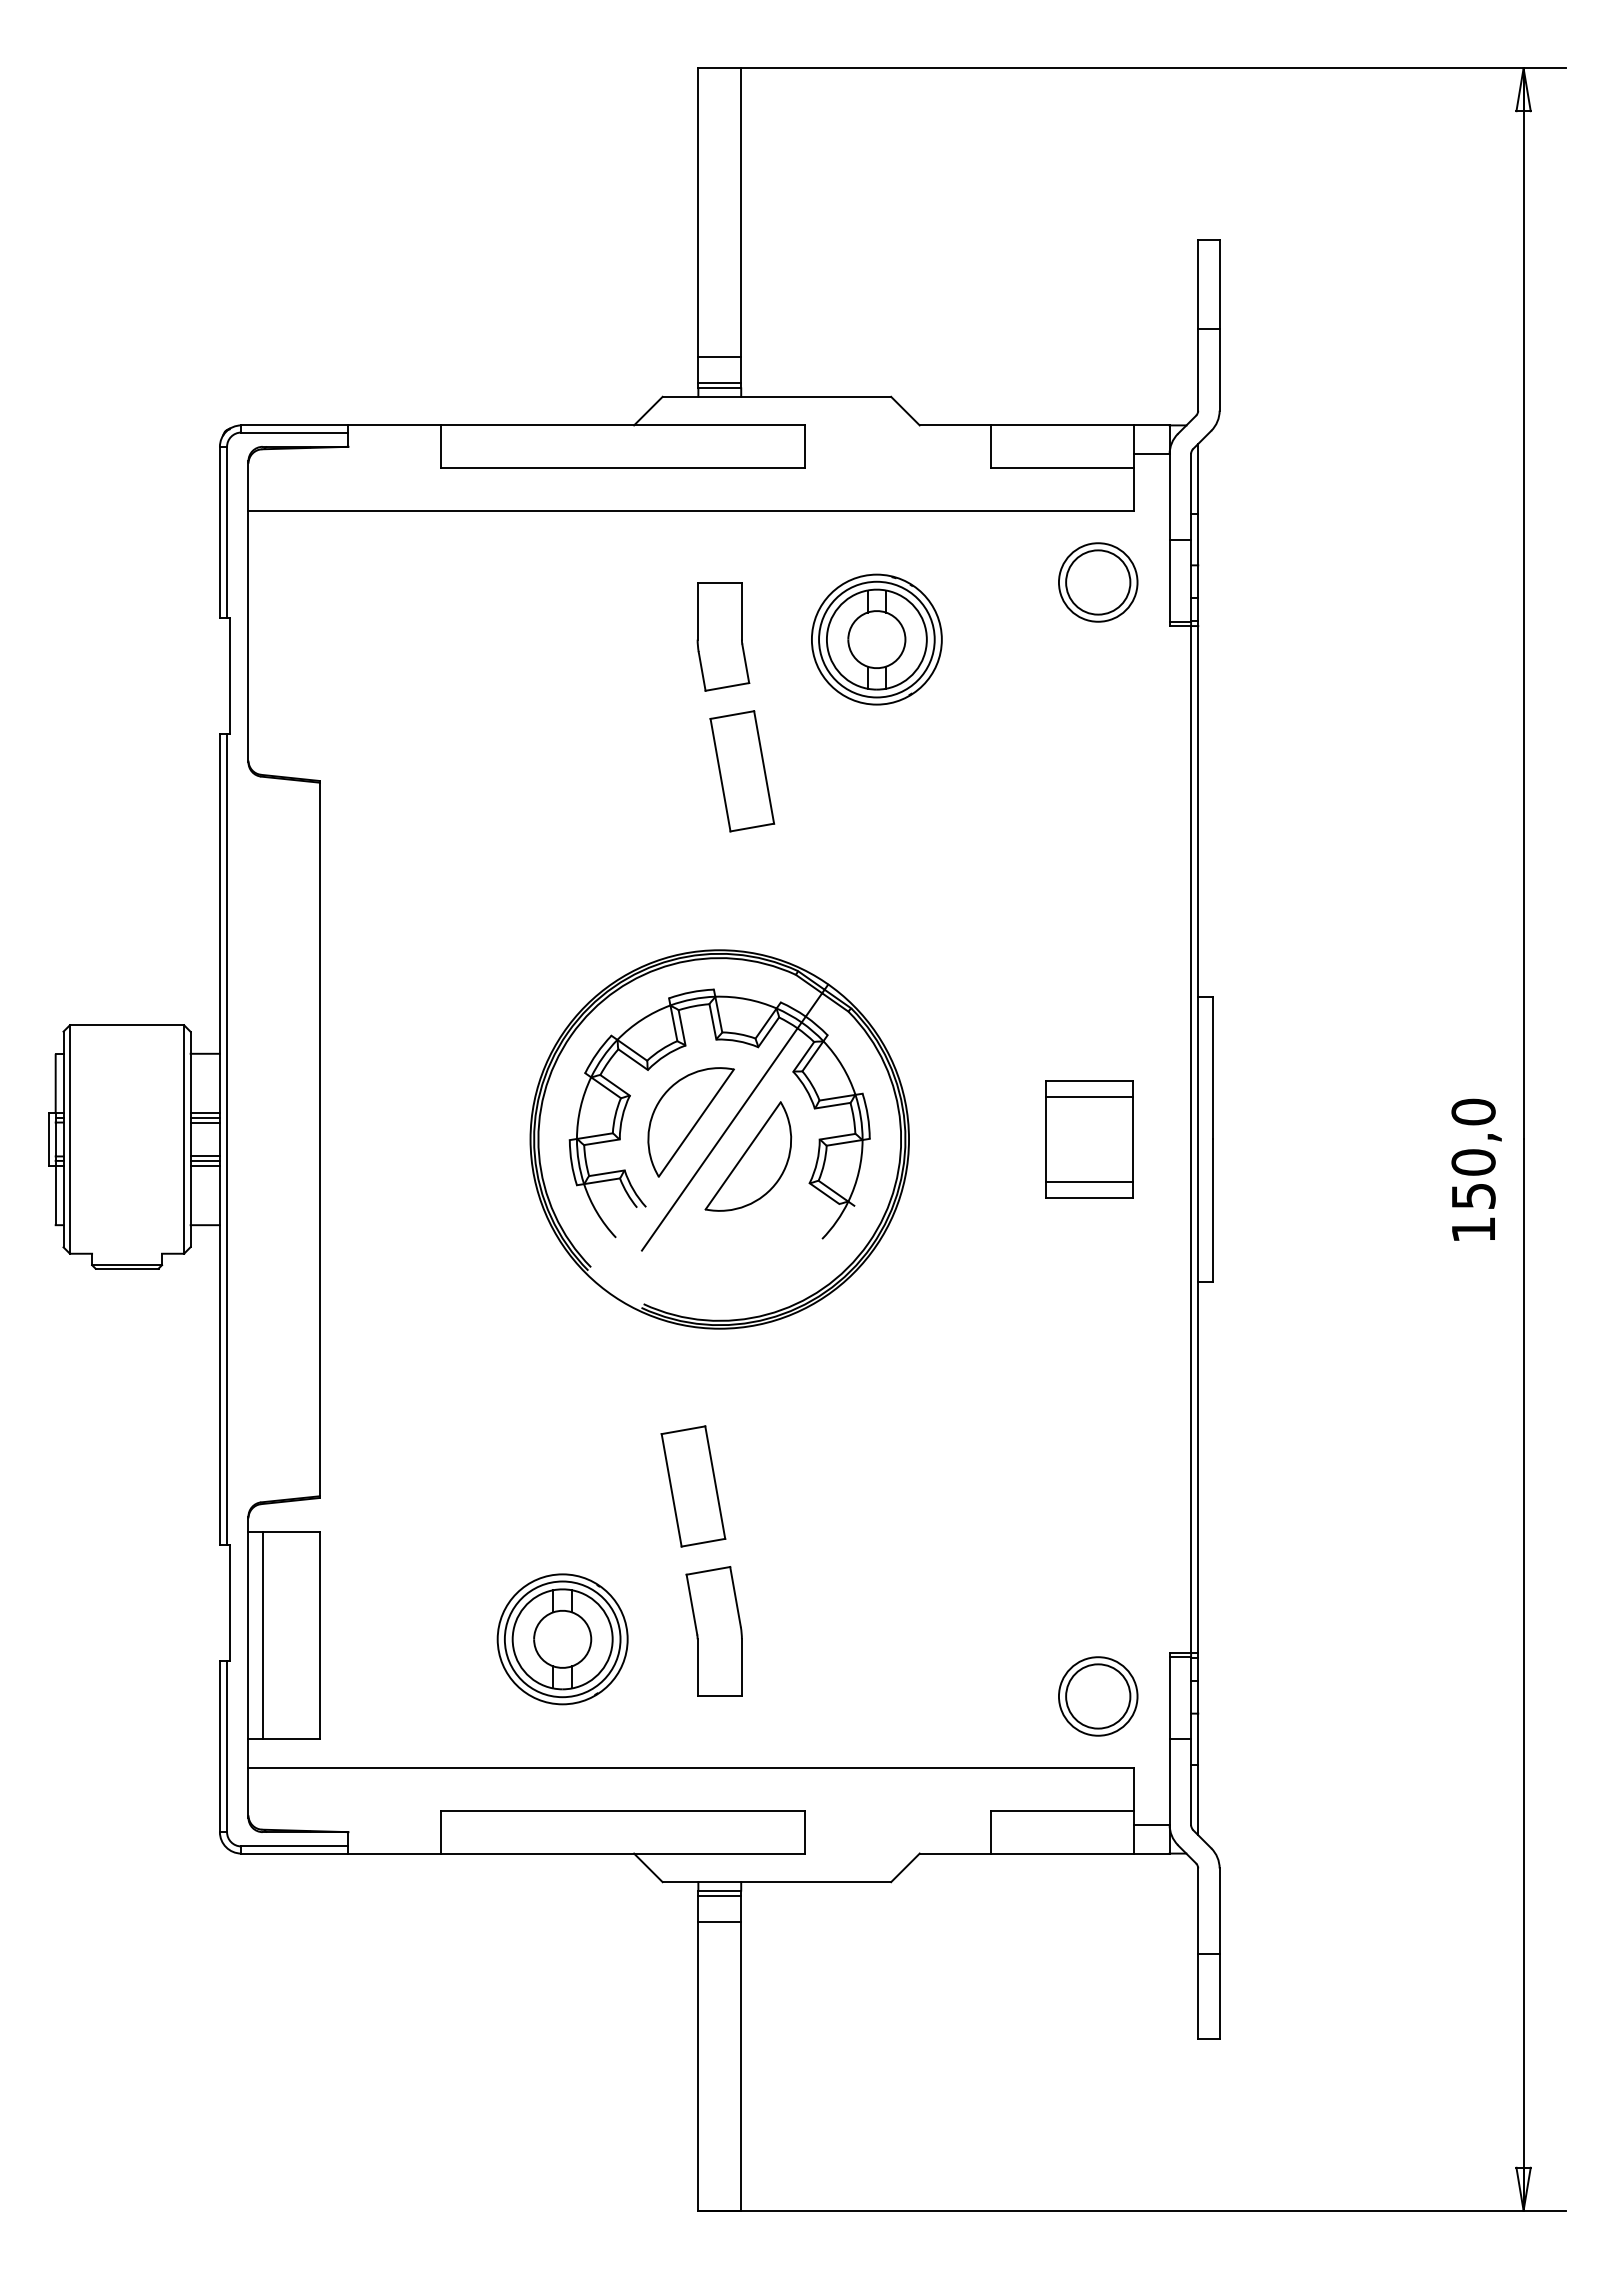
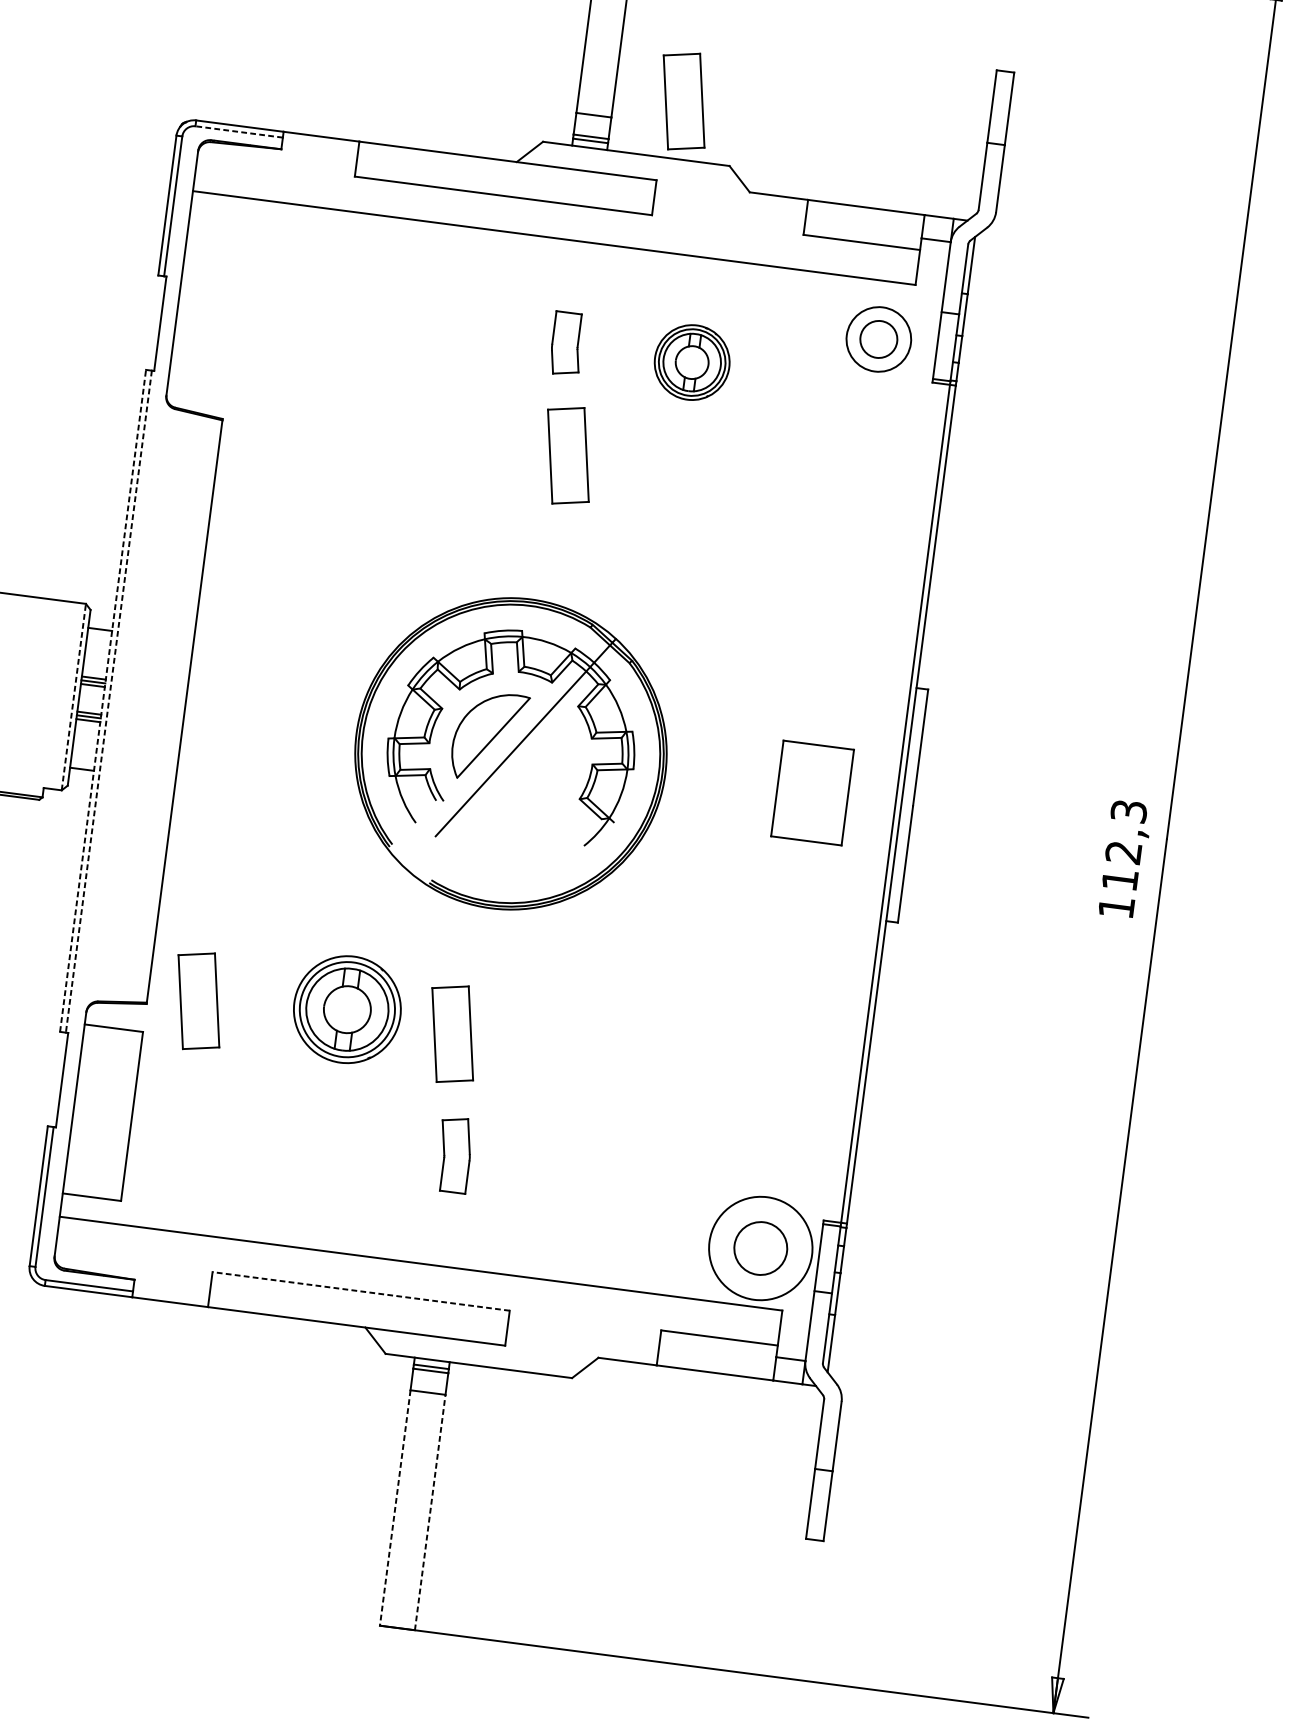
part: (826, 326) -> (684, 101), added
line: (294, 432) -> (238, 131), solid -> dashed
circle: (1098, 582) -> (879, 339), size x0.7
part: (723, 636) -> (567, 343), size x0.7
part: (876, 639) -> (691, 362), size x0.7
line: (1089, 1096) -> (817, 757), removed
line: (184, 1139) -> (74, 697), solid -> dashed
line: (219, 1139) -> (102, 700), solid -> dashed
line: (227, 1139) -> (109, 701), solid -> dashed
text: (1473, 1153) -> (1124, 845), 150,0 -> 112,3
part: (748, 1156) -> (532, 770), removed
line: (1089, 1182) -> (808, 828), removed
part: (382, 1486) -> (198, 1001), added
part: (713, 1631) -> (453, 1154), size x0.7
line: (262, 1635) -> (85, 1110), removed
part: (562, 1639) -> (347, 1009), moved
circle: (1097, 1696) -> (760, 1248), size x1.6
line: (622, 1810) -> (360, 1291), solid -> dashed
line: (741, 2065) -> (430, 1511), solid -> dashed
line: (698, 2066) -> (395, 1508), solid -> dashed

